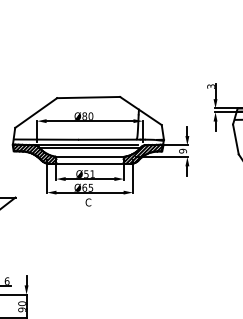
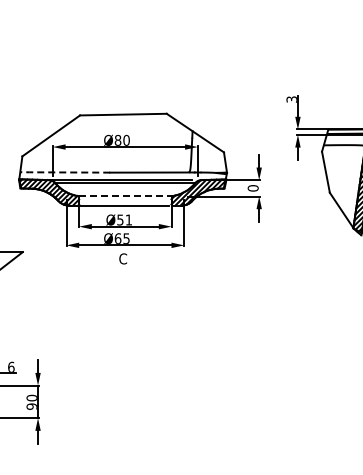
line: (45, 139) -> (64, 172), solid -> dashed
text: (183, 151) -> (253, 188), 9 -> 0
line: (90, 157) -> (125, 196), solid -> dashed

